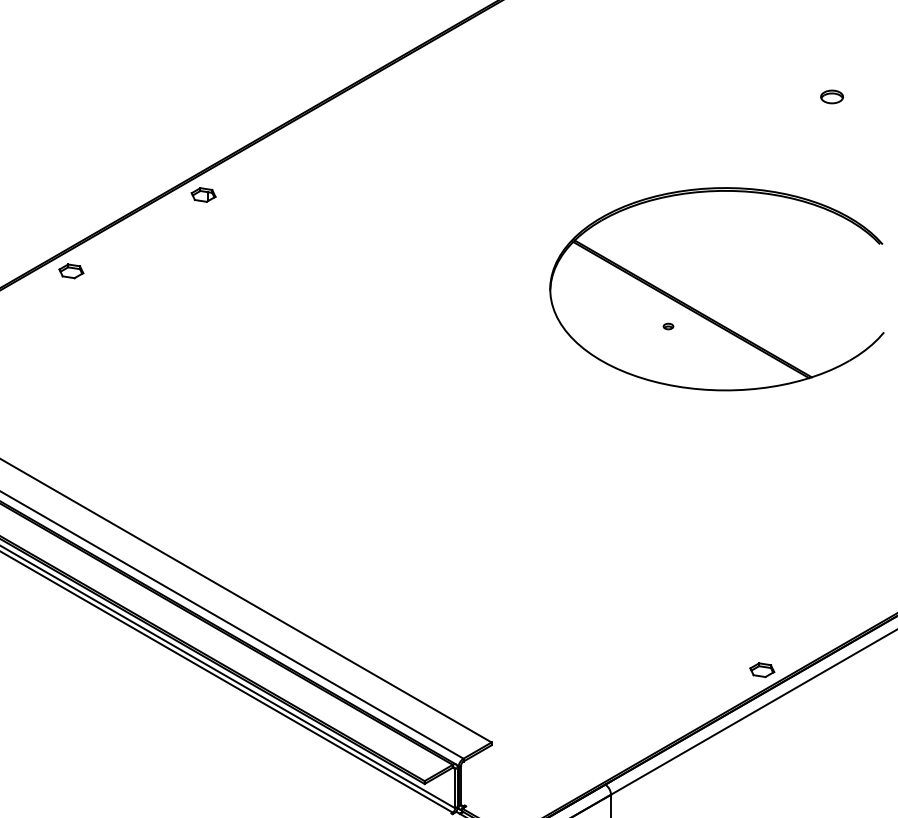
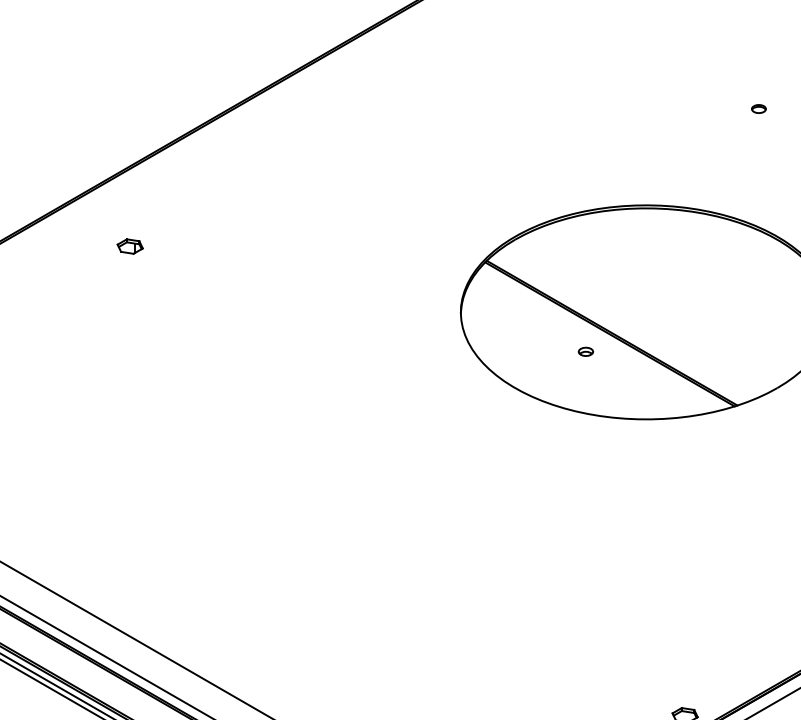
part: (831, 96) -> (758, 108), size x0.6
part: (203, 194) -> (130, 246), moved
part: (668, 326) -> (585, 351), size x1.4

